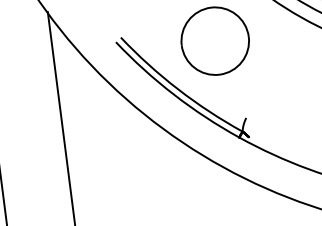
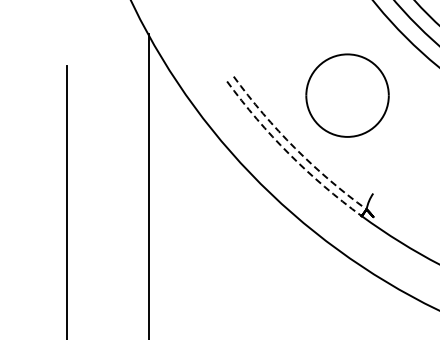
arc: (178, 89) -> (295, 148), solid -> dashed
arc: (174, 95) -> (289, 154), solid -> dashed

